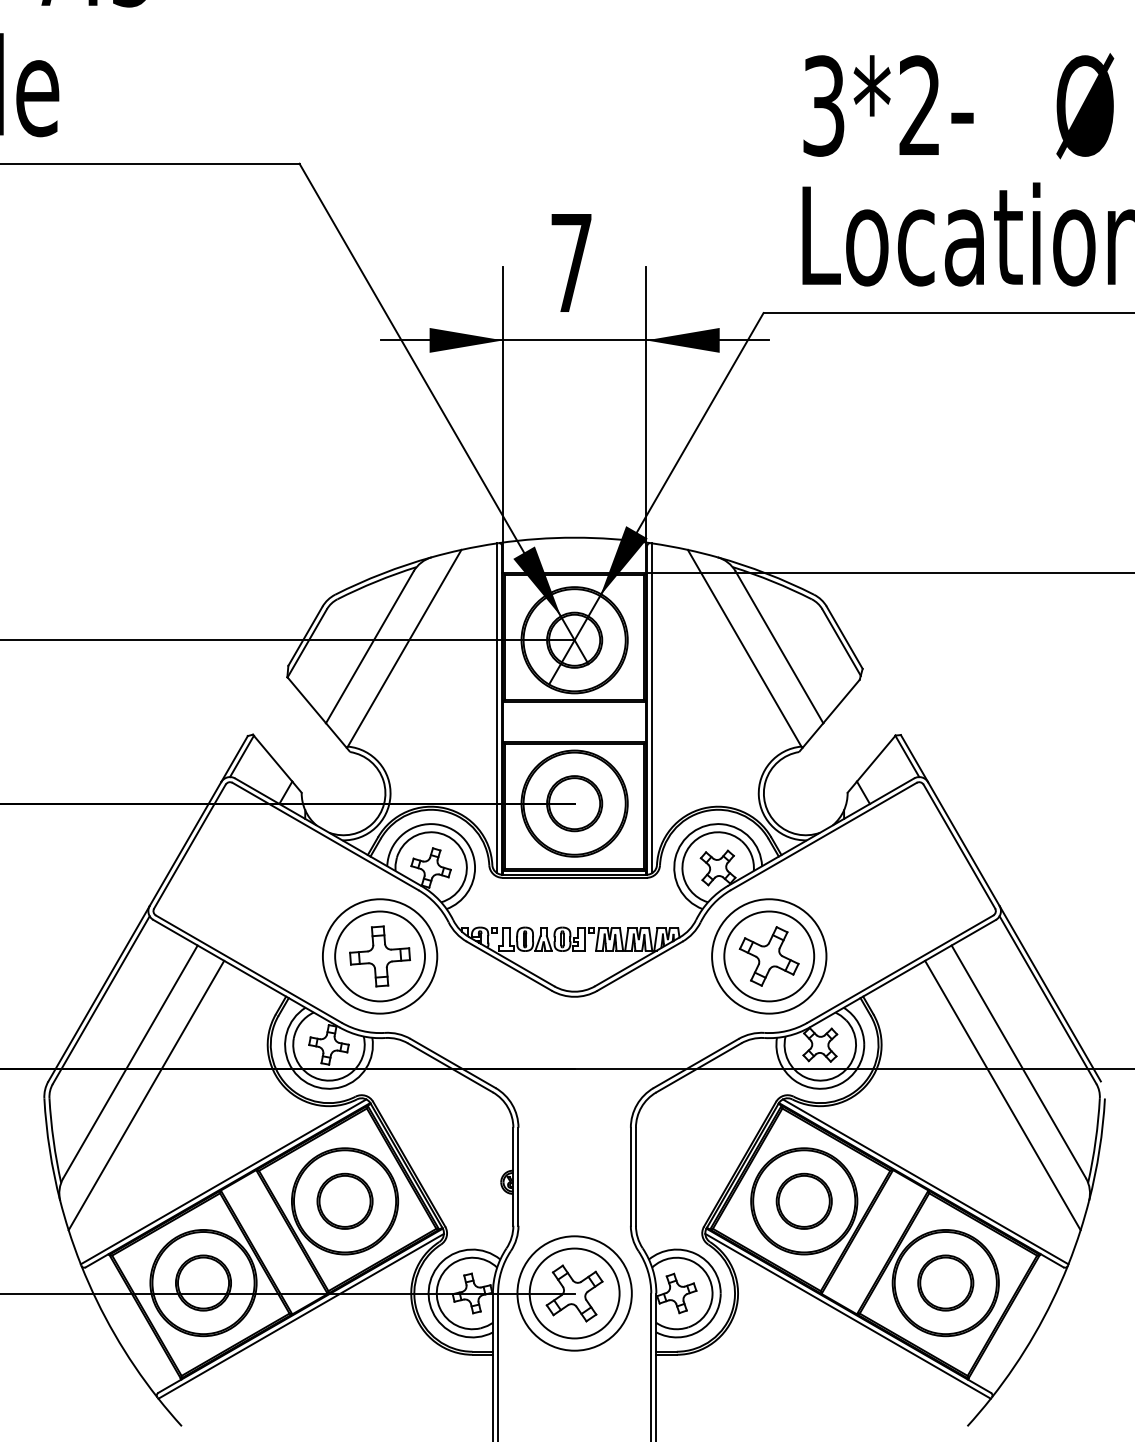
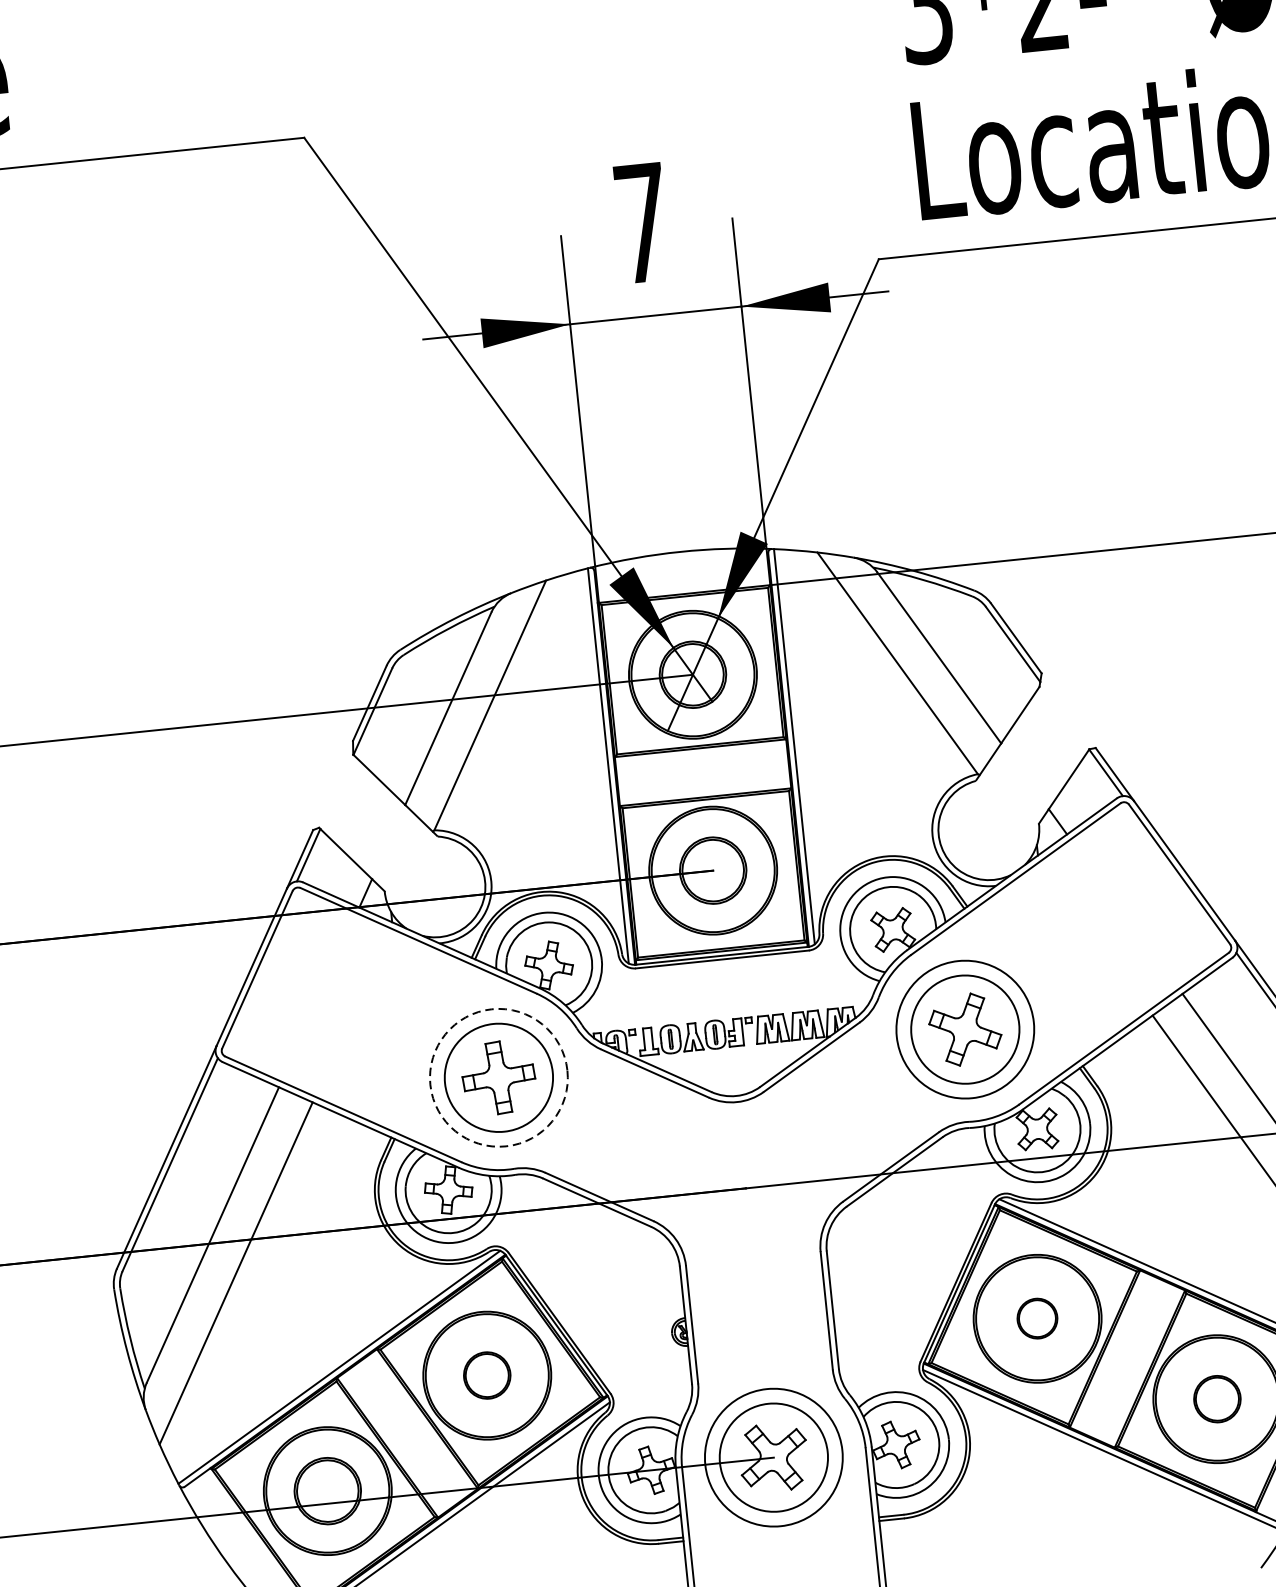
circle: (379, 956) -> (498, 1077), solid -> dashed
part: (344, 1200) -> (486, 1374), size x0.7
part: (803, 1200) -> (1036, 1317), size x0.6
part: (945, 1282) -> (1216, 1398), size x0.7

